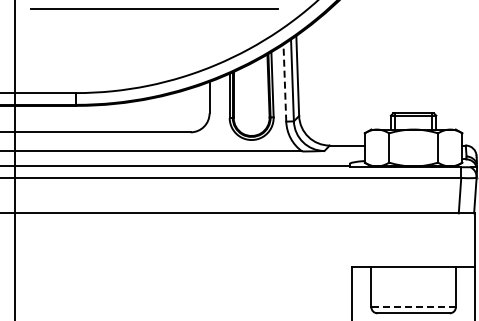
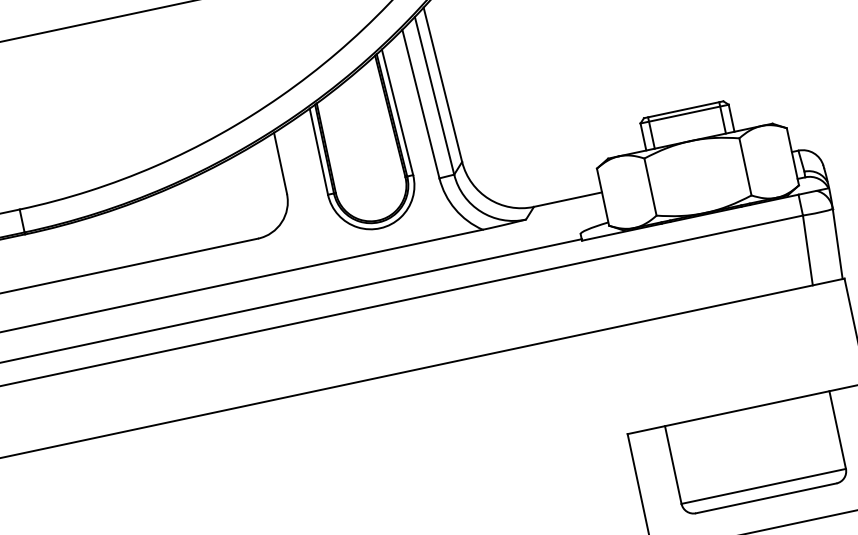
line: (284, 83) -> (420, 104), dashed -> solid
line: (413, 307) -> (763, 487), dashed -> solid

